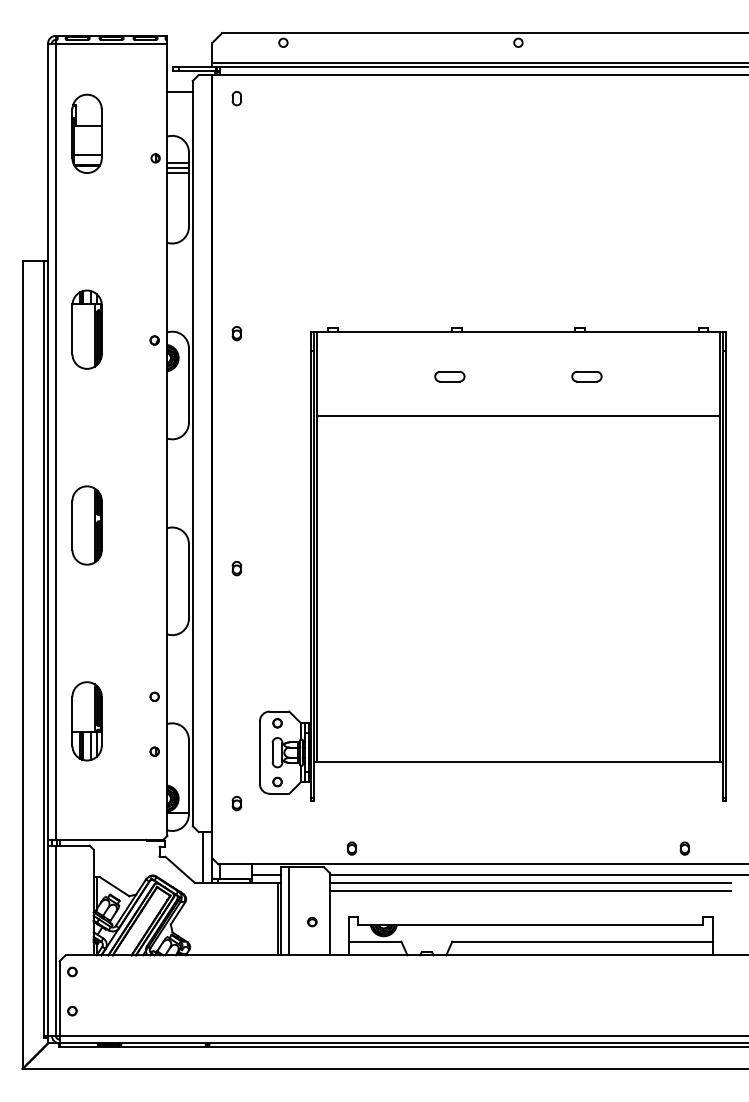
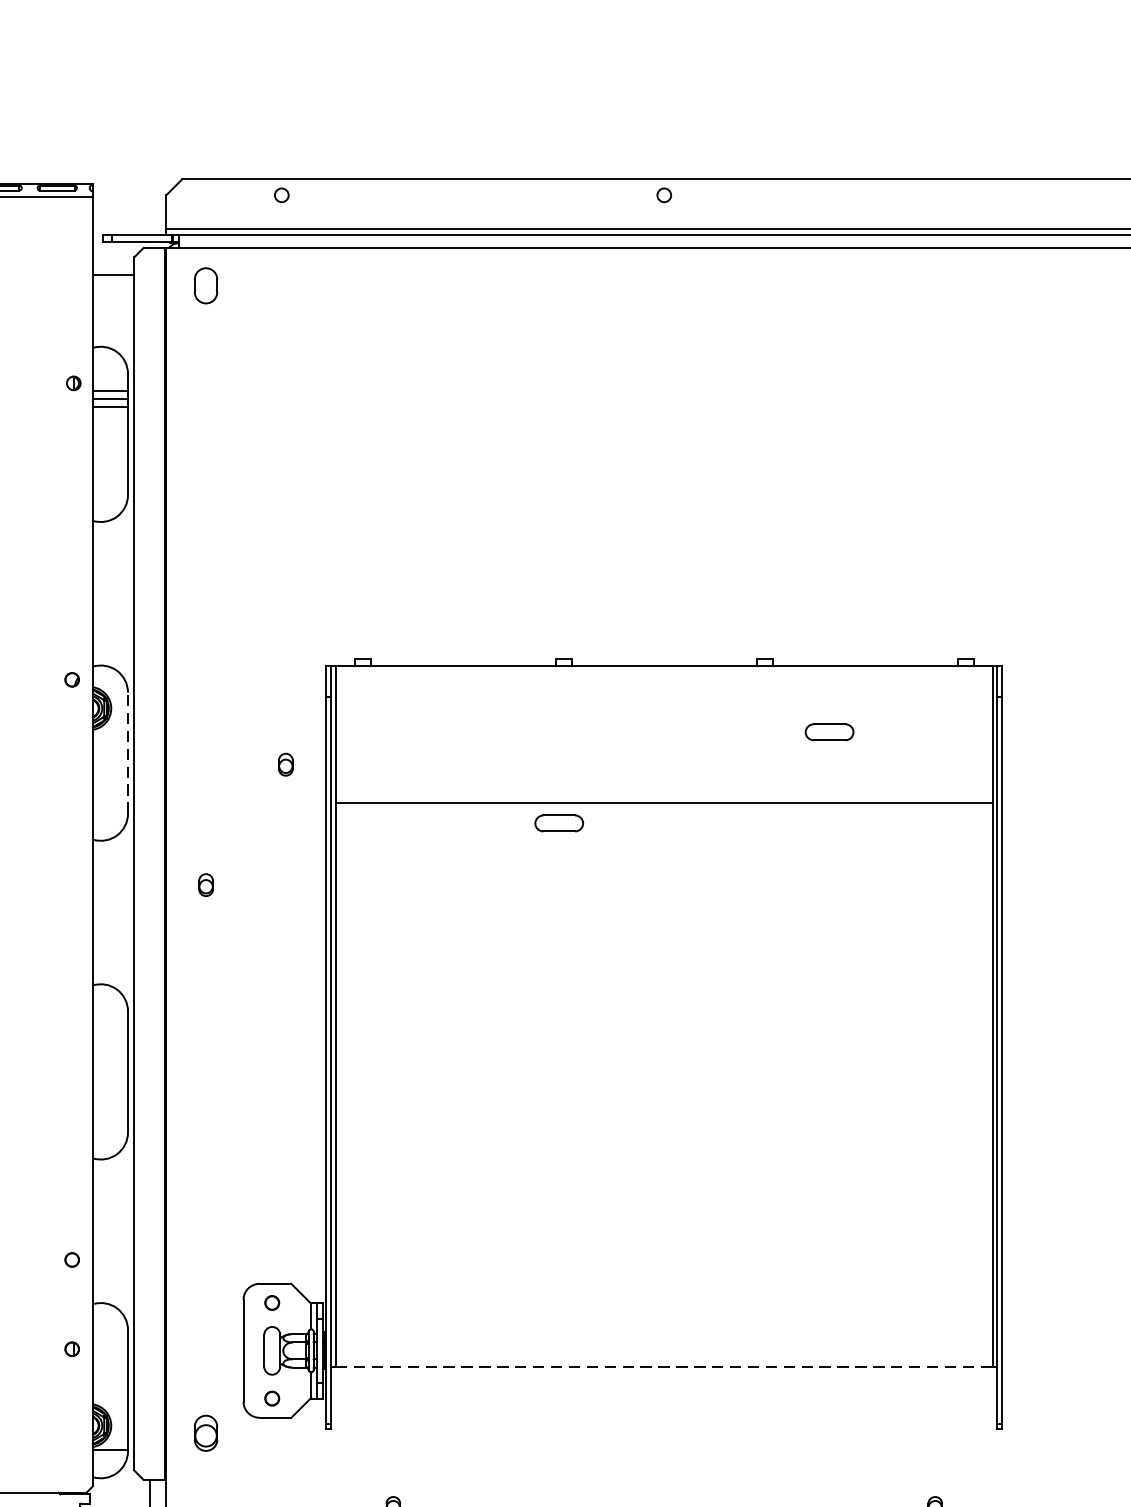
part: (236, 98) -> (205, 285), size x1.6
part: (236, 333) -> (285, 764), moved
part: (449, 376) -> (558, 823), moved
part: (586, 376) -> (828, 731), moved
line: (188, 385) -> (127, 753), solid -> dashed
part: (236, 568) -> (205, 884), moved
line: (518, 762) -> (664, 1366), solid -> dashed
part: (236, 803) -> (205, 1433), size x1.6

